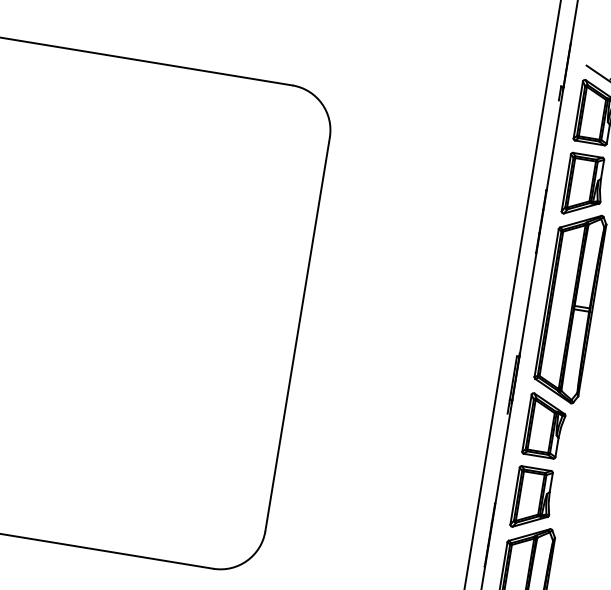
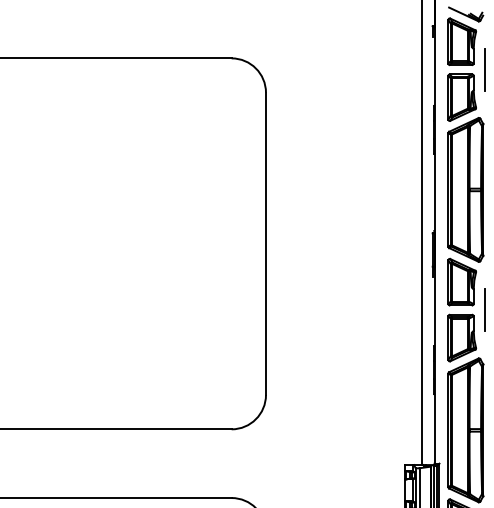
line: (569, 468) -> (485, 310), added

